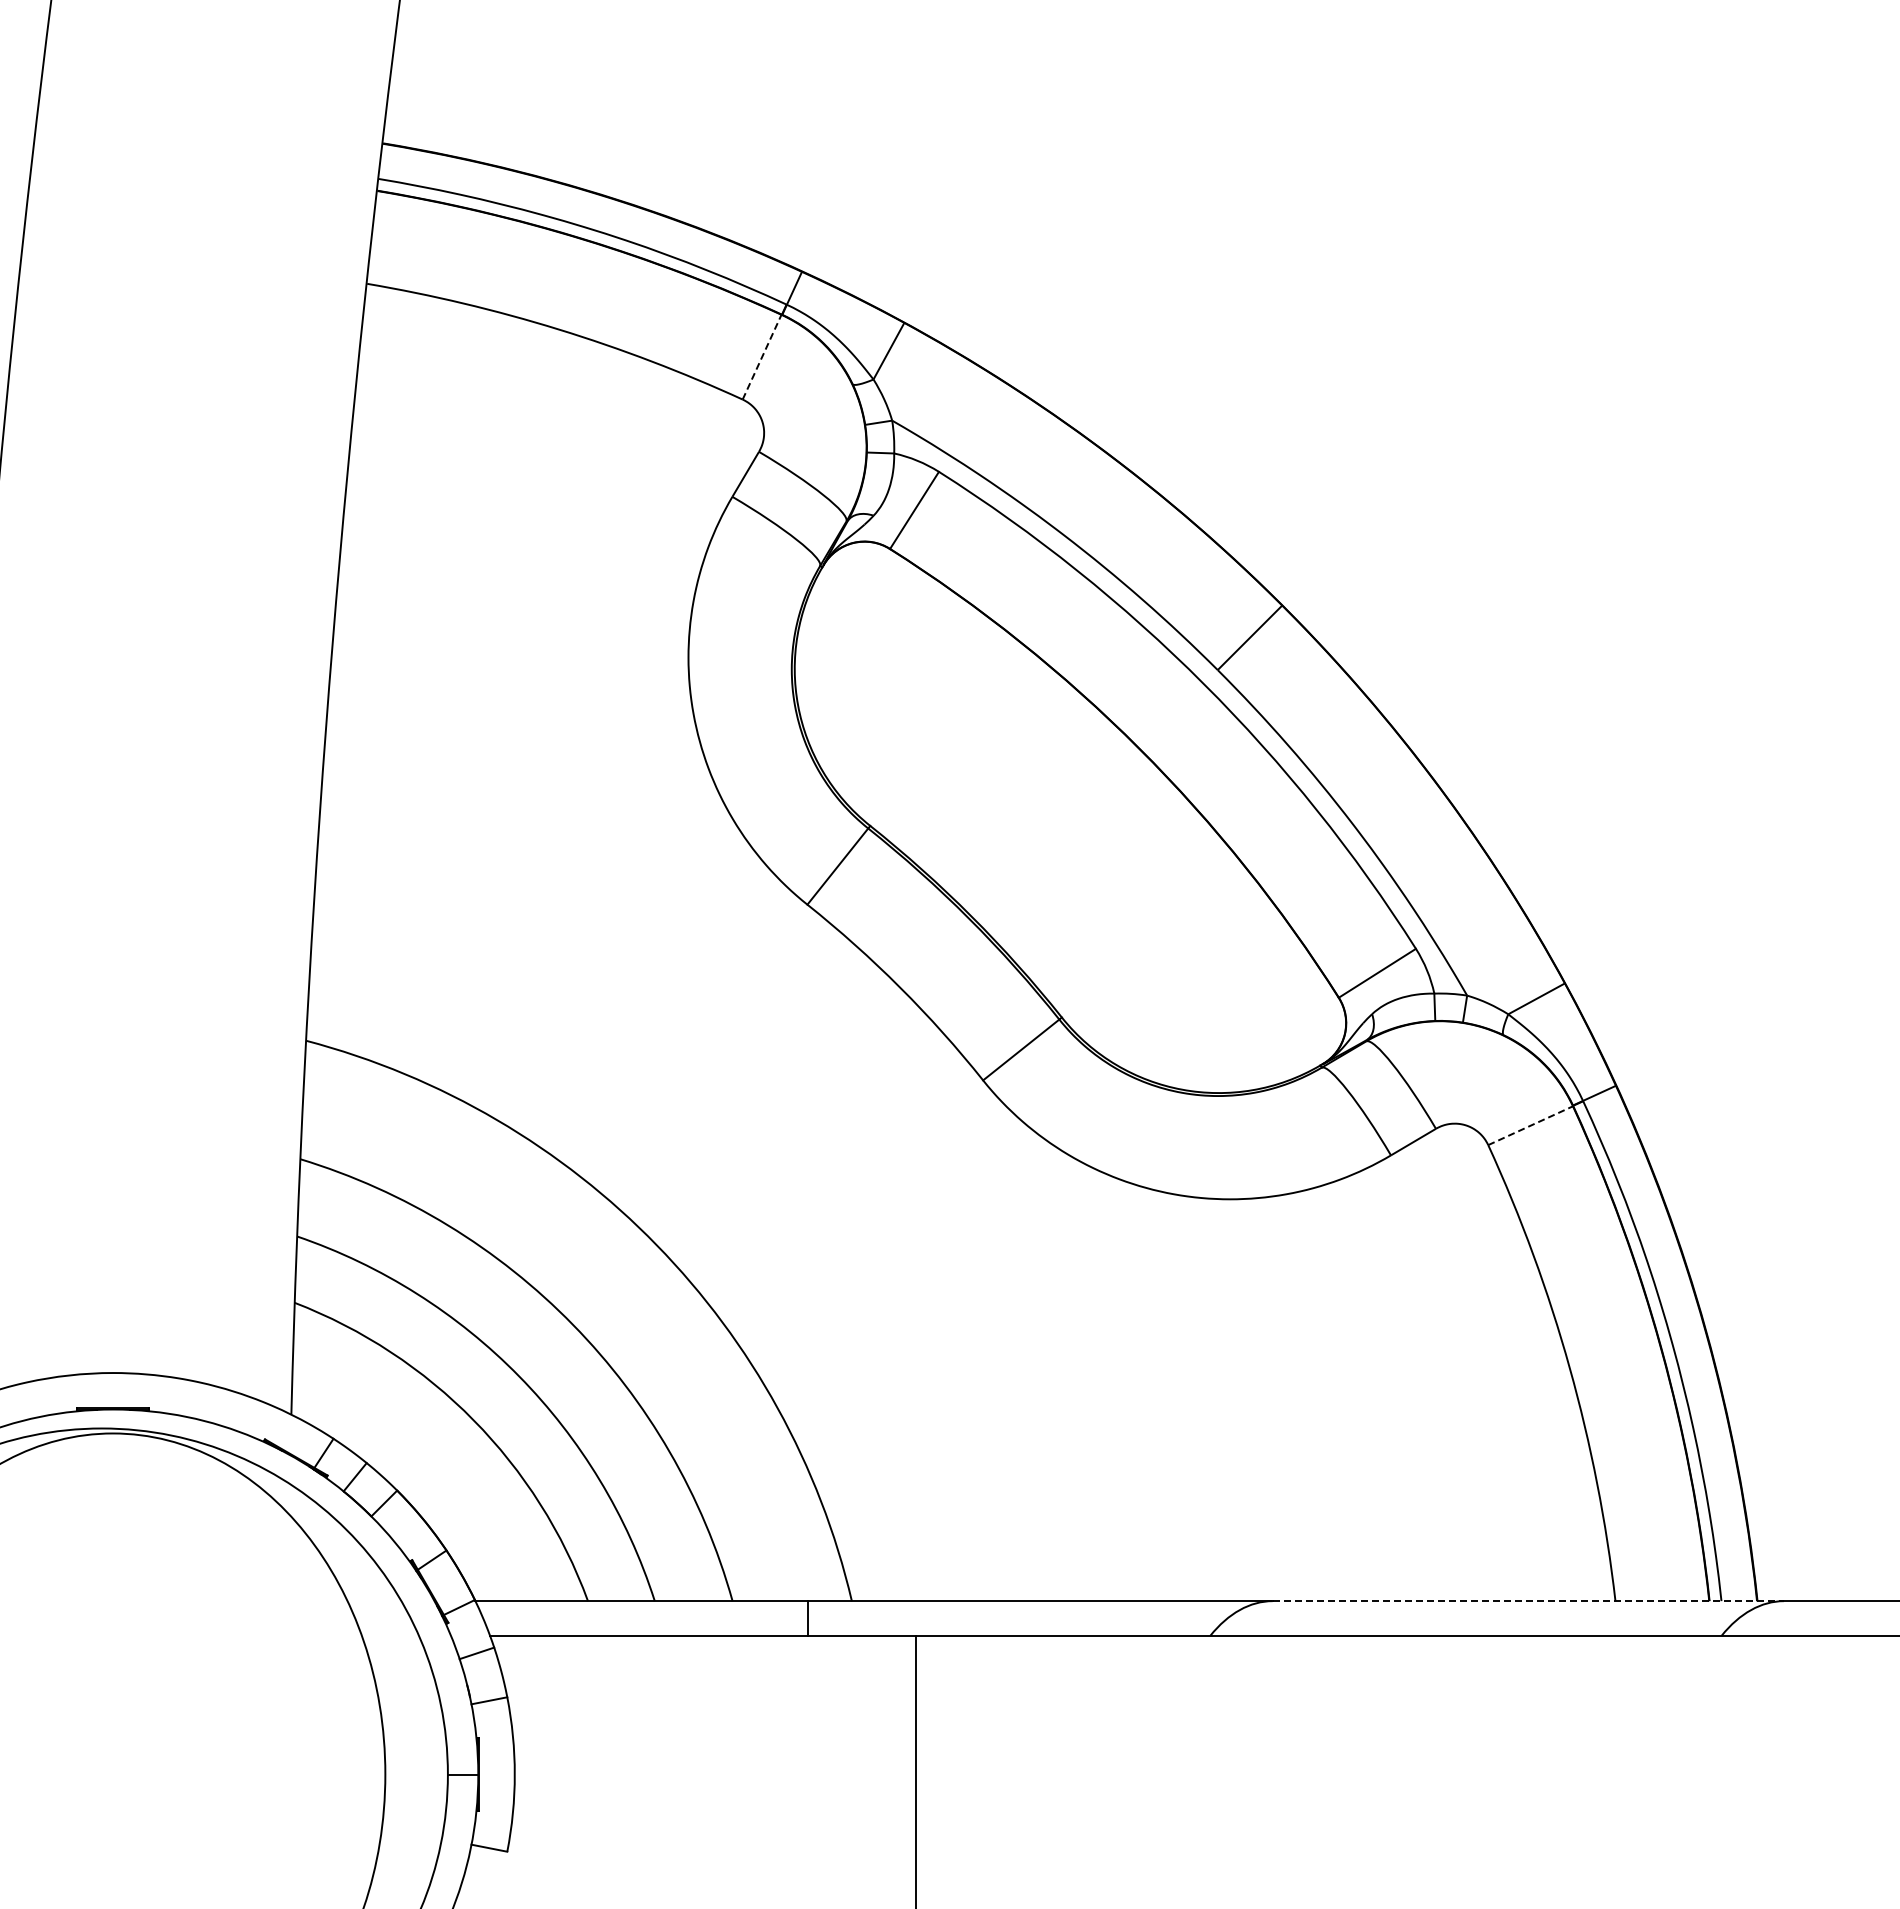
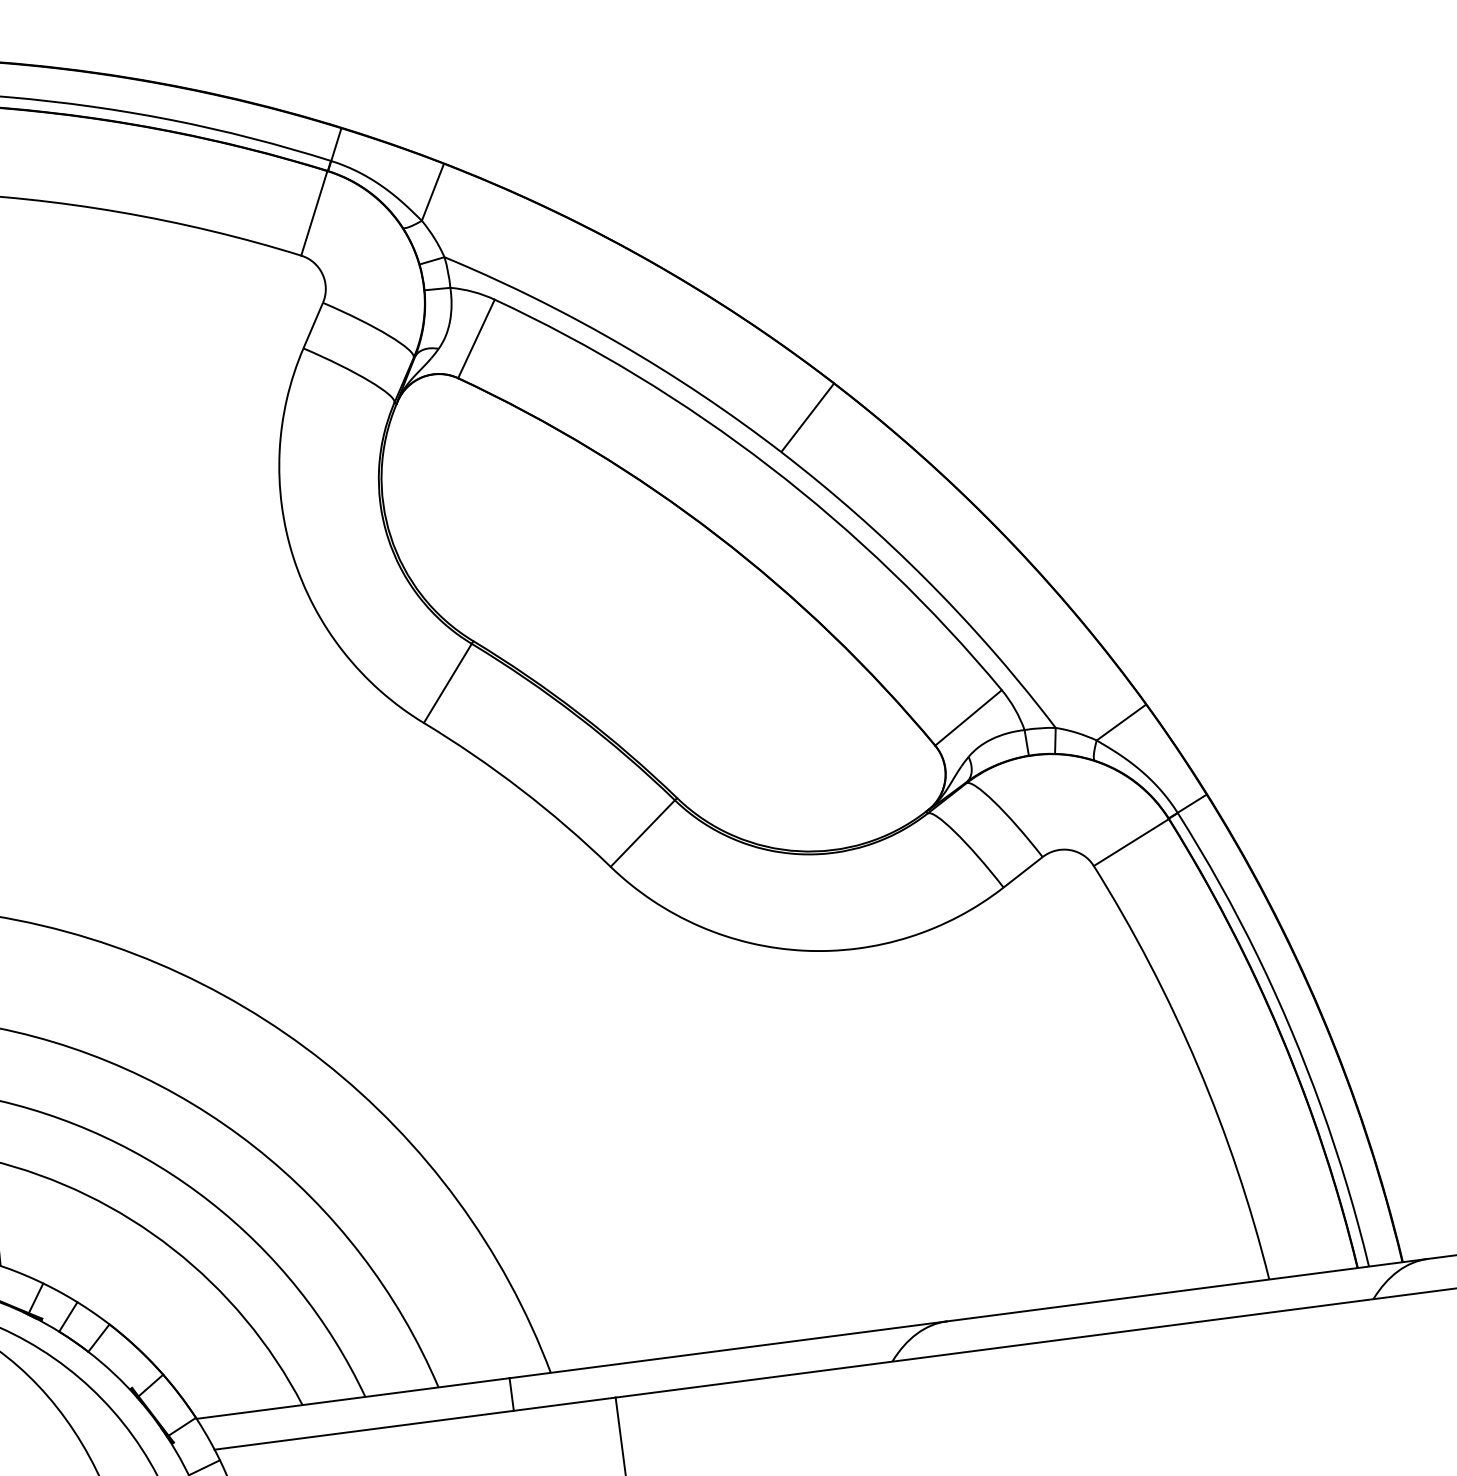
line: (762, 357) -> (314, 213), dashed -> solid
line: (1530, 1125) -> (1131, 842), dashed -> solid
line: (1528, 1601) -> (1187, 1290), dashed -> solid

